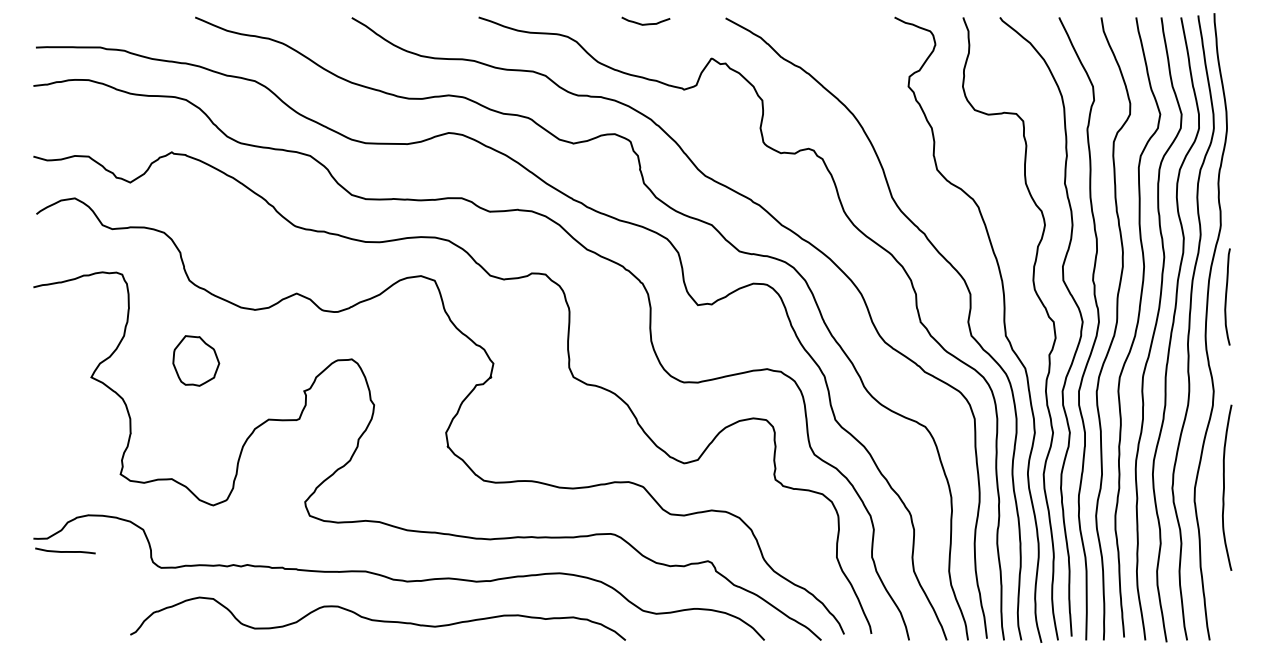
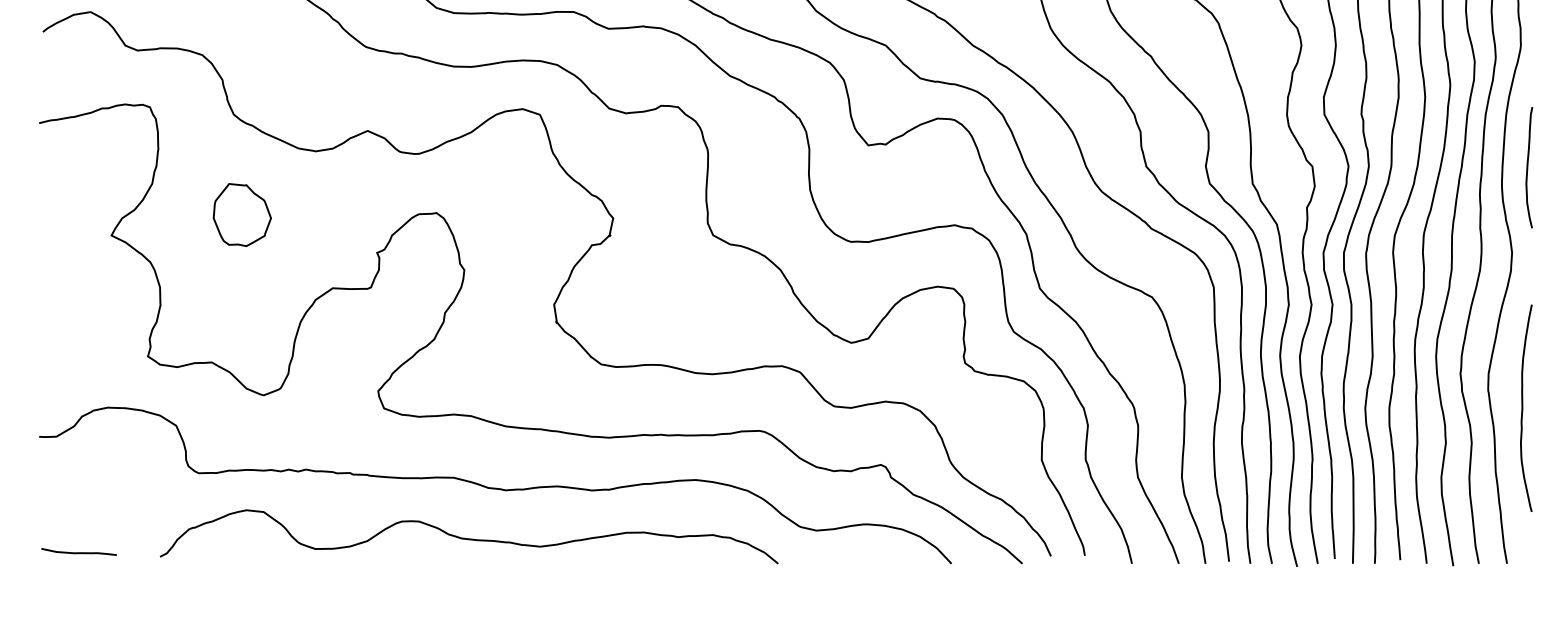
curve: (1226, 296) -> (1527, 167), moved
curve: (1224, 487) -> (1523, 407), moved
curve: (65, 551) -> (79, 552), moved

